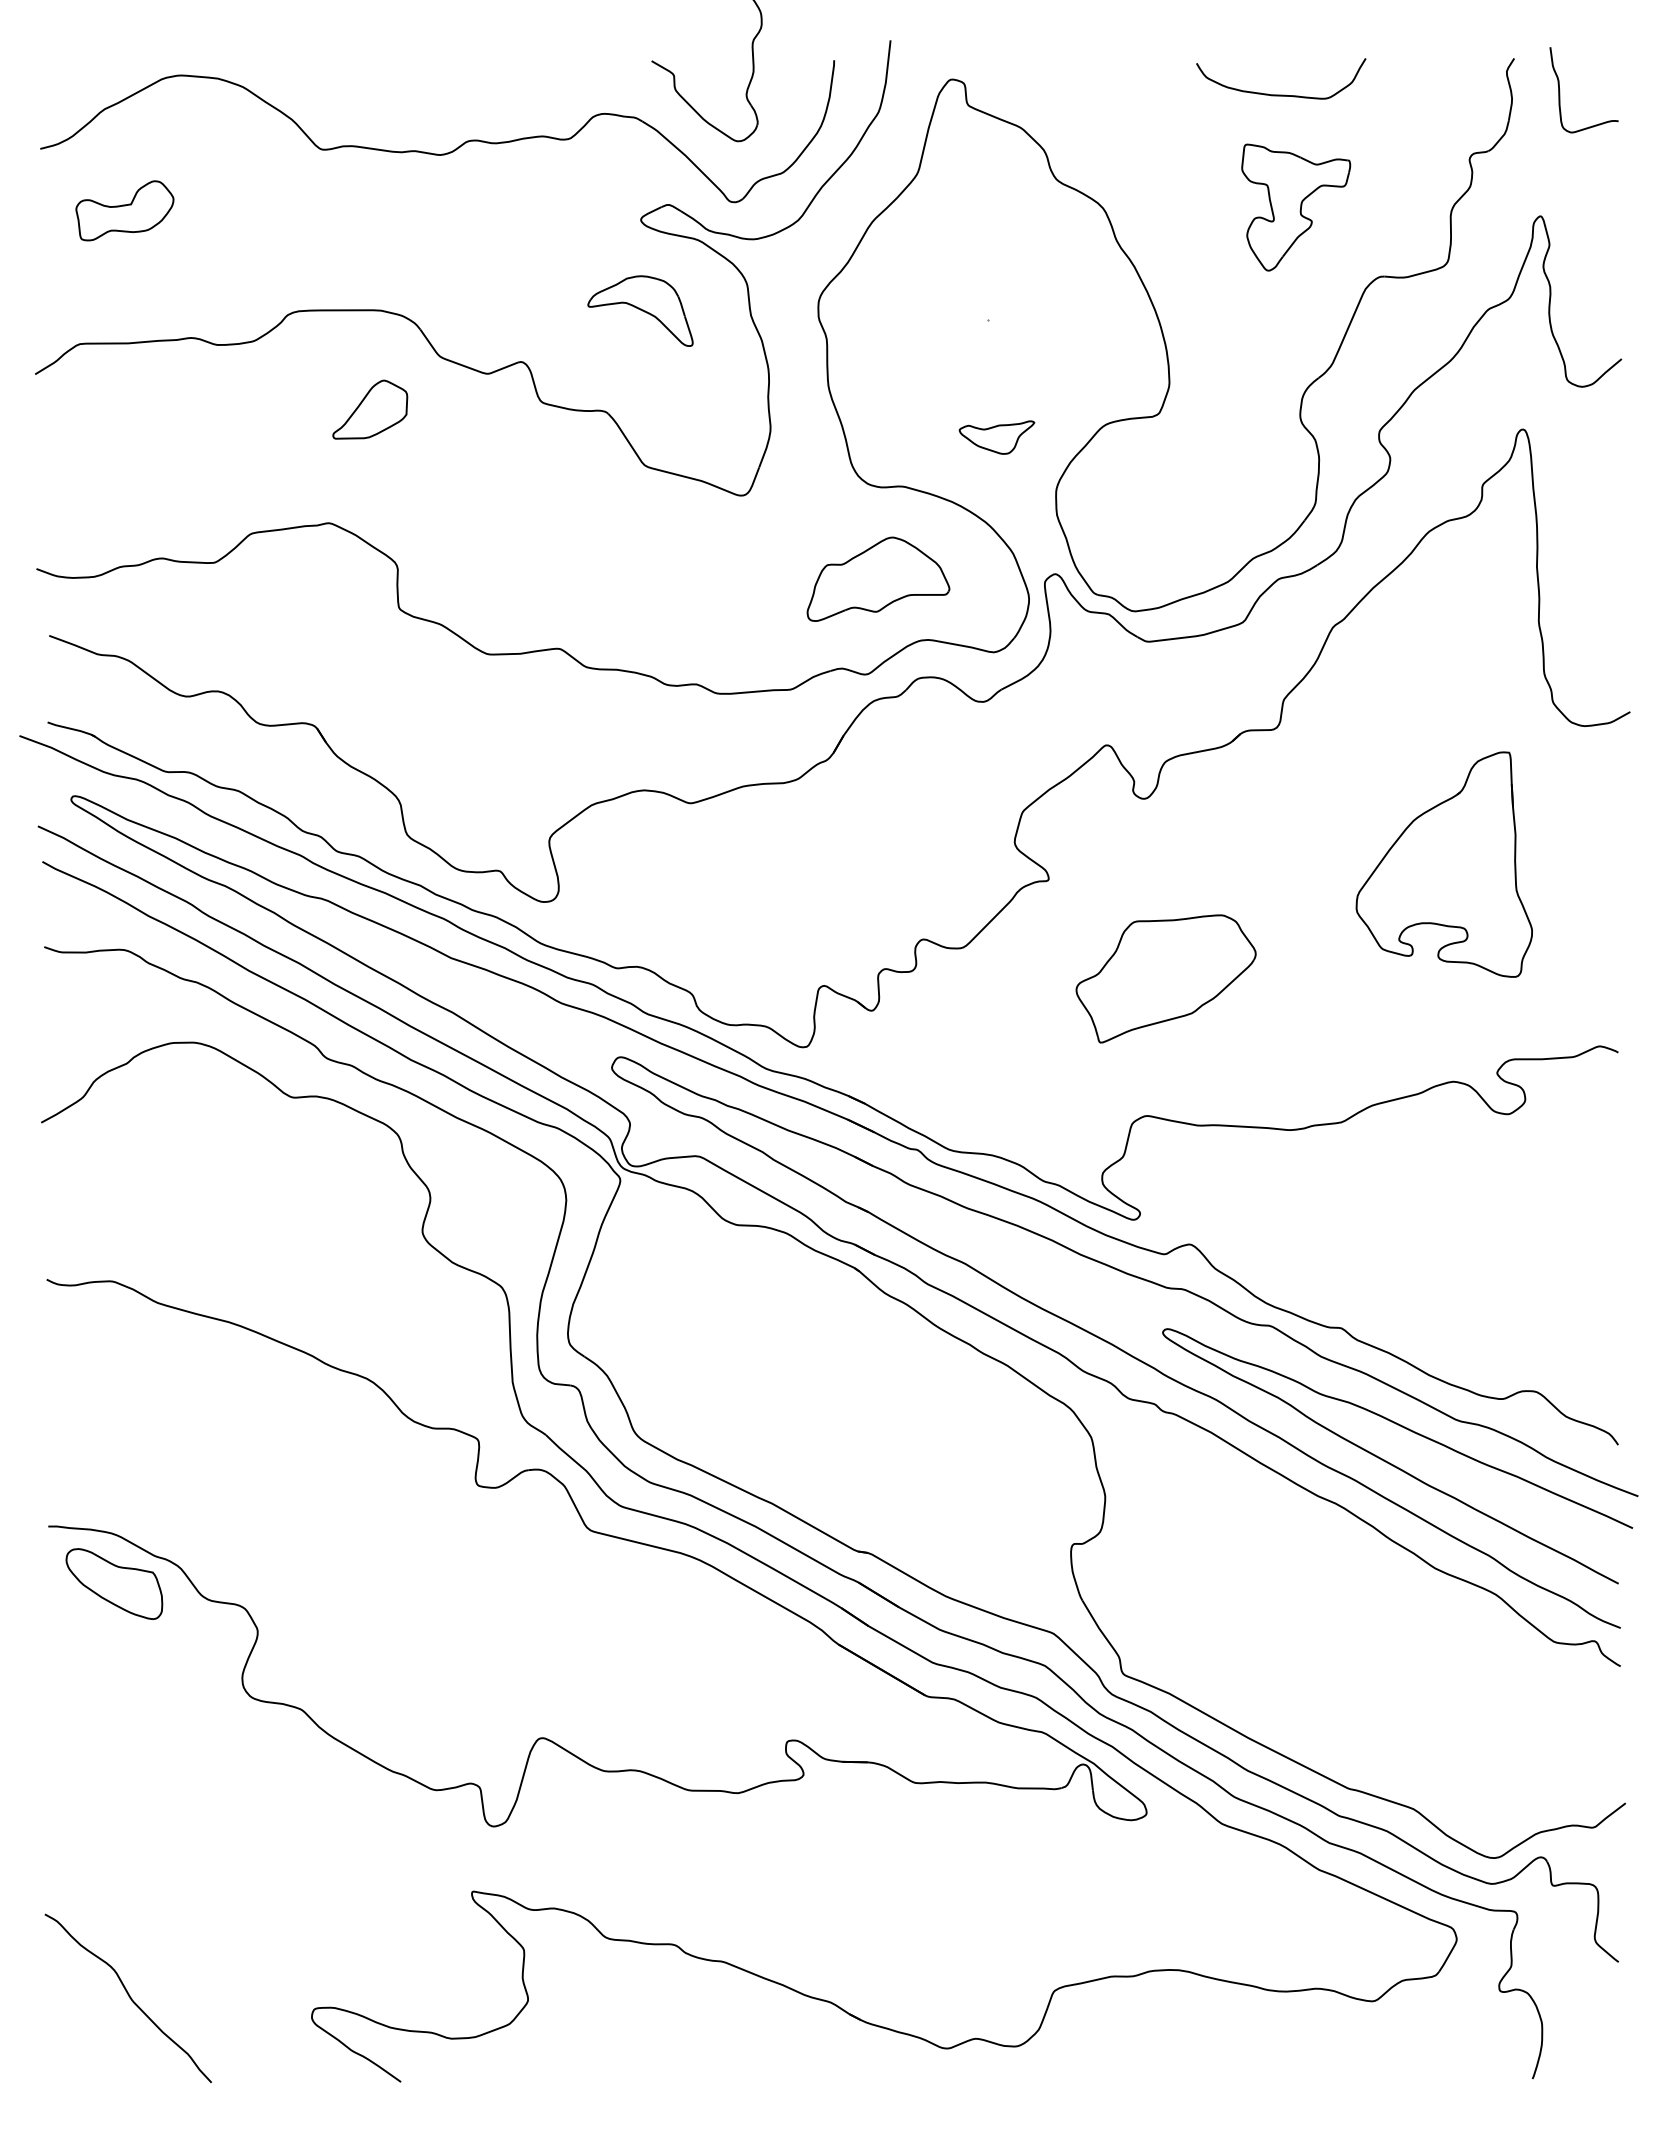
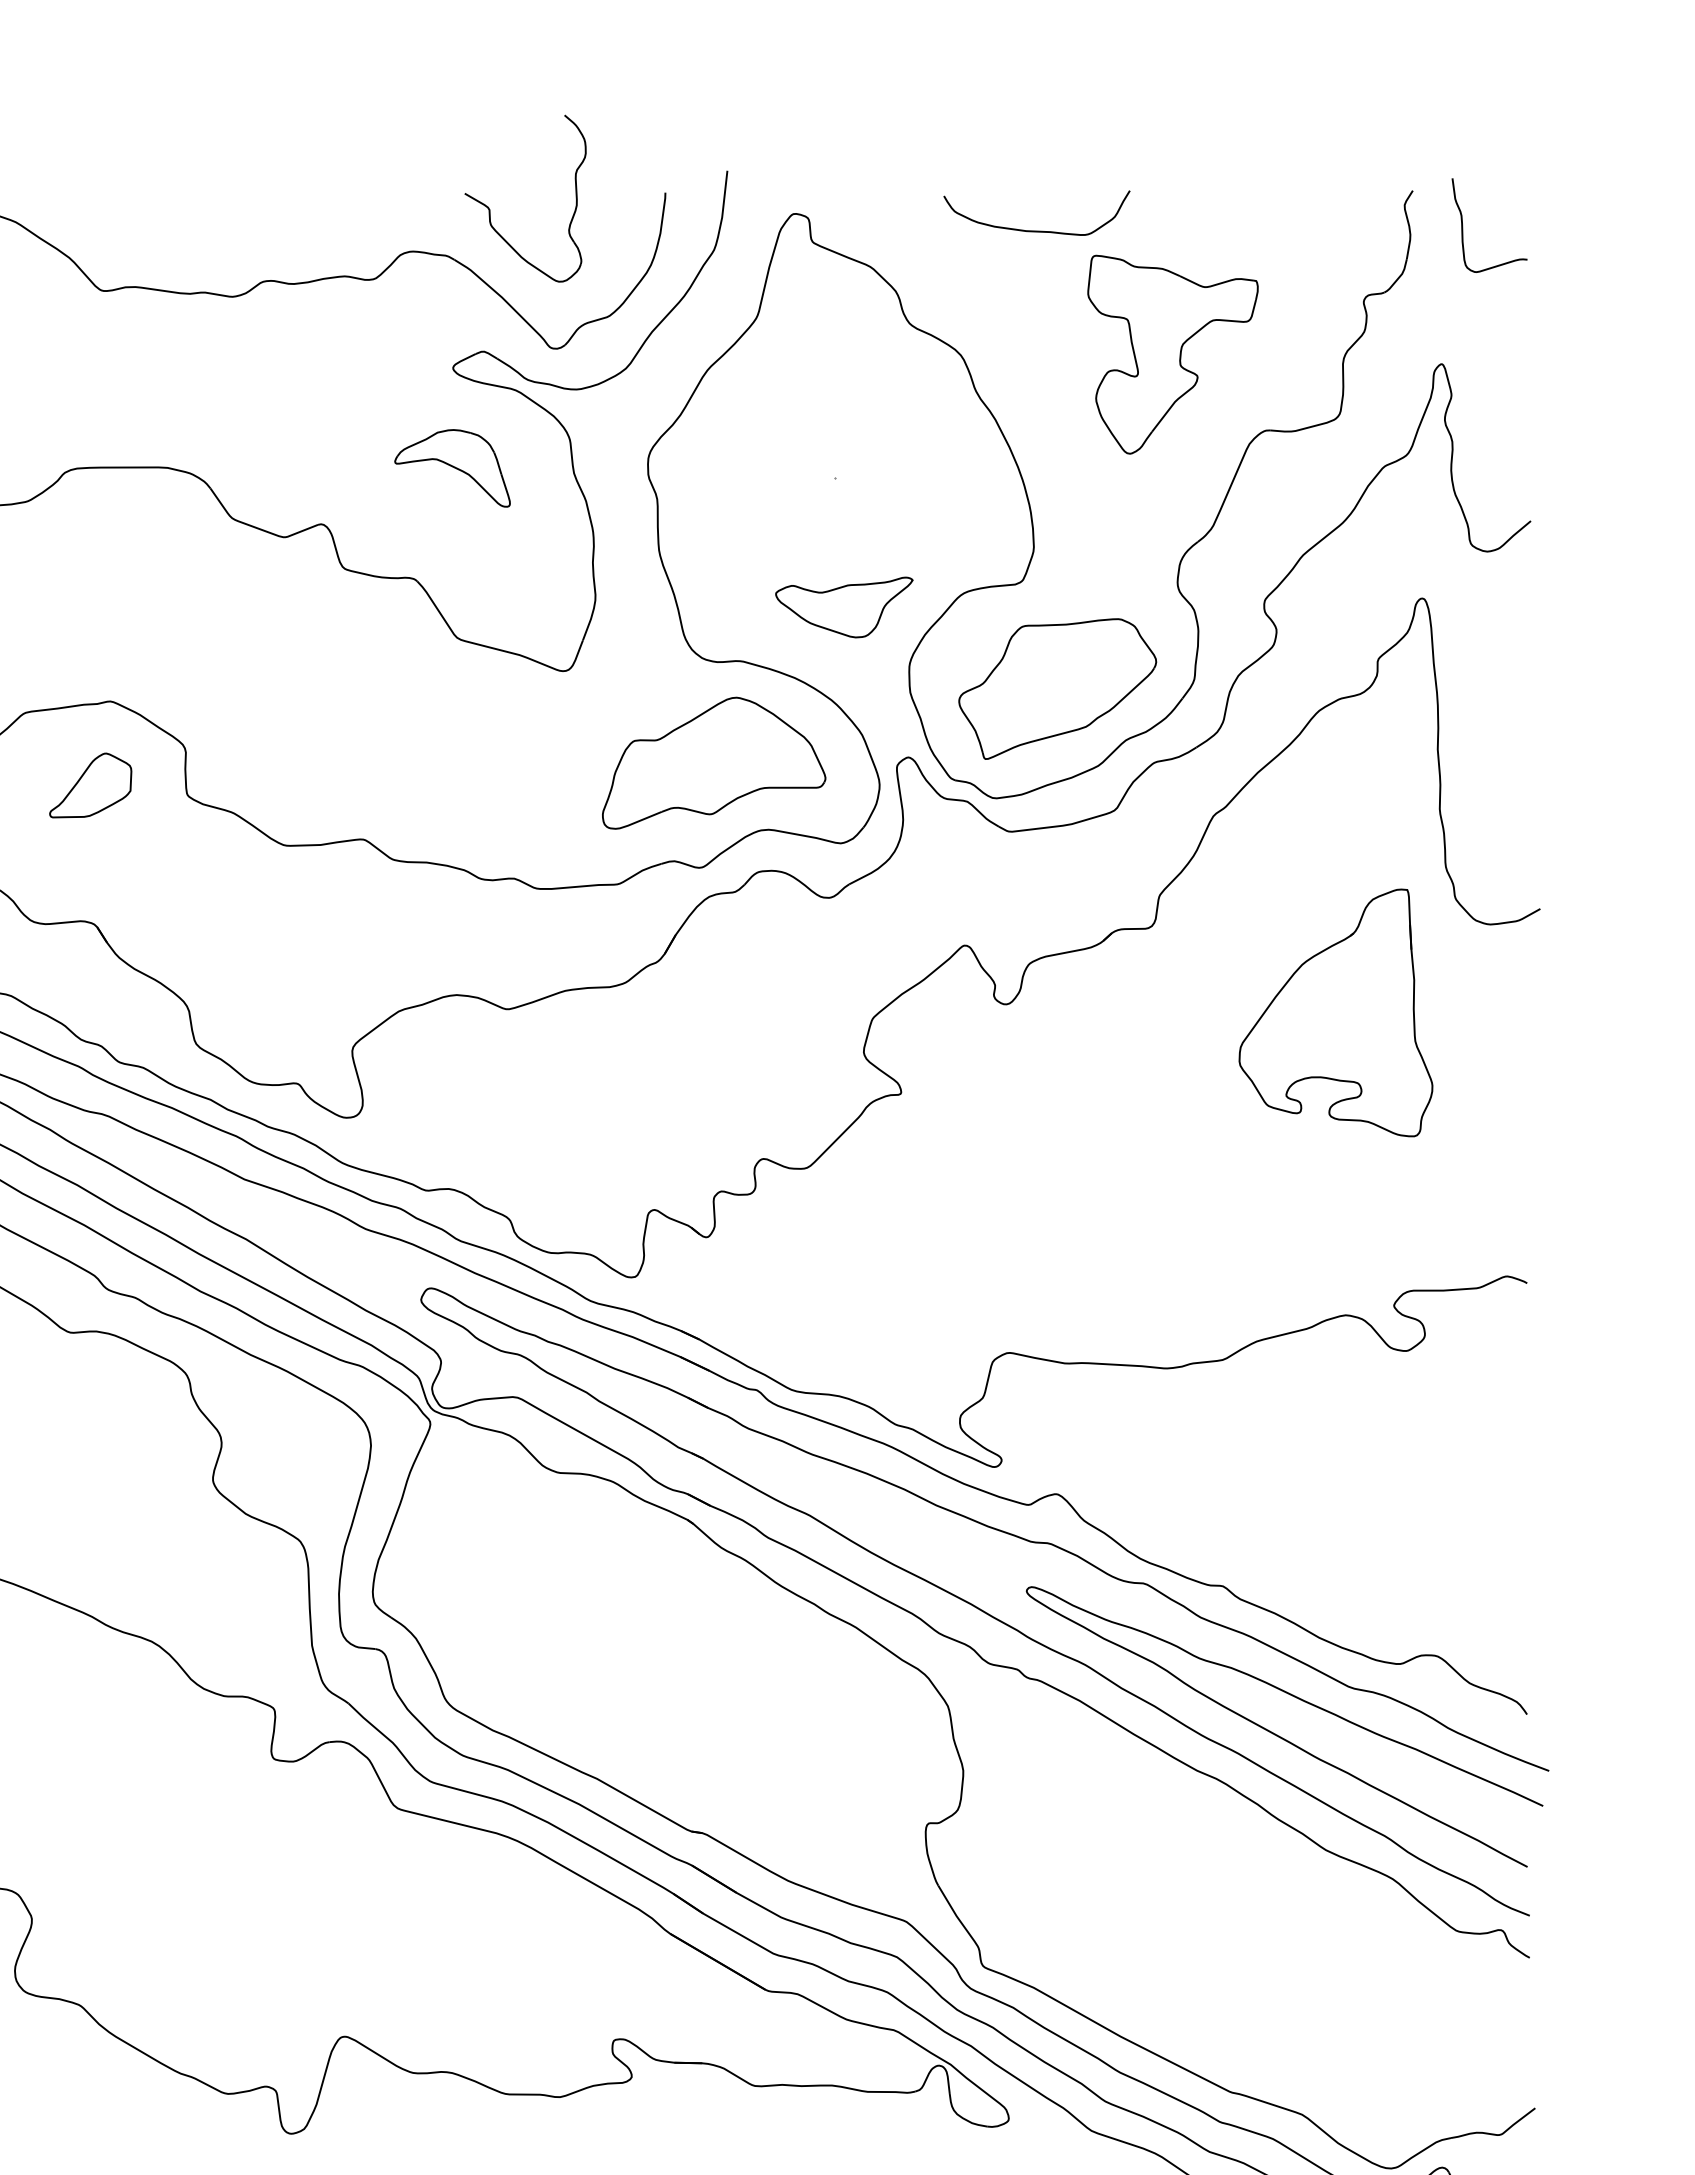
curve: (1281, 94) -> (1037, 230), moved
part: (1296, 207) -> (1173, 354), size x1.43
part: (370, 409) -> (90, 785), moved
part: (996, 437) -> (843, 607), size x1.67
part: (878, 578) -> (714, 762), size x1.43
part: (1443, 864) -> (1335, 1012), moved
part: (1165, 978) -> (1057, 688), moved

